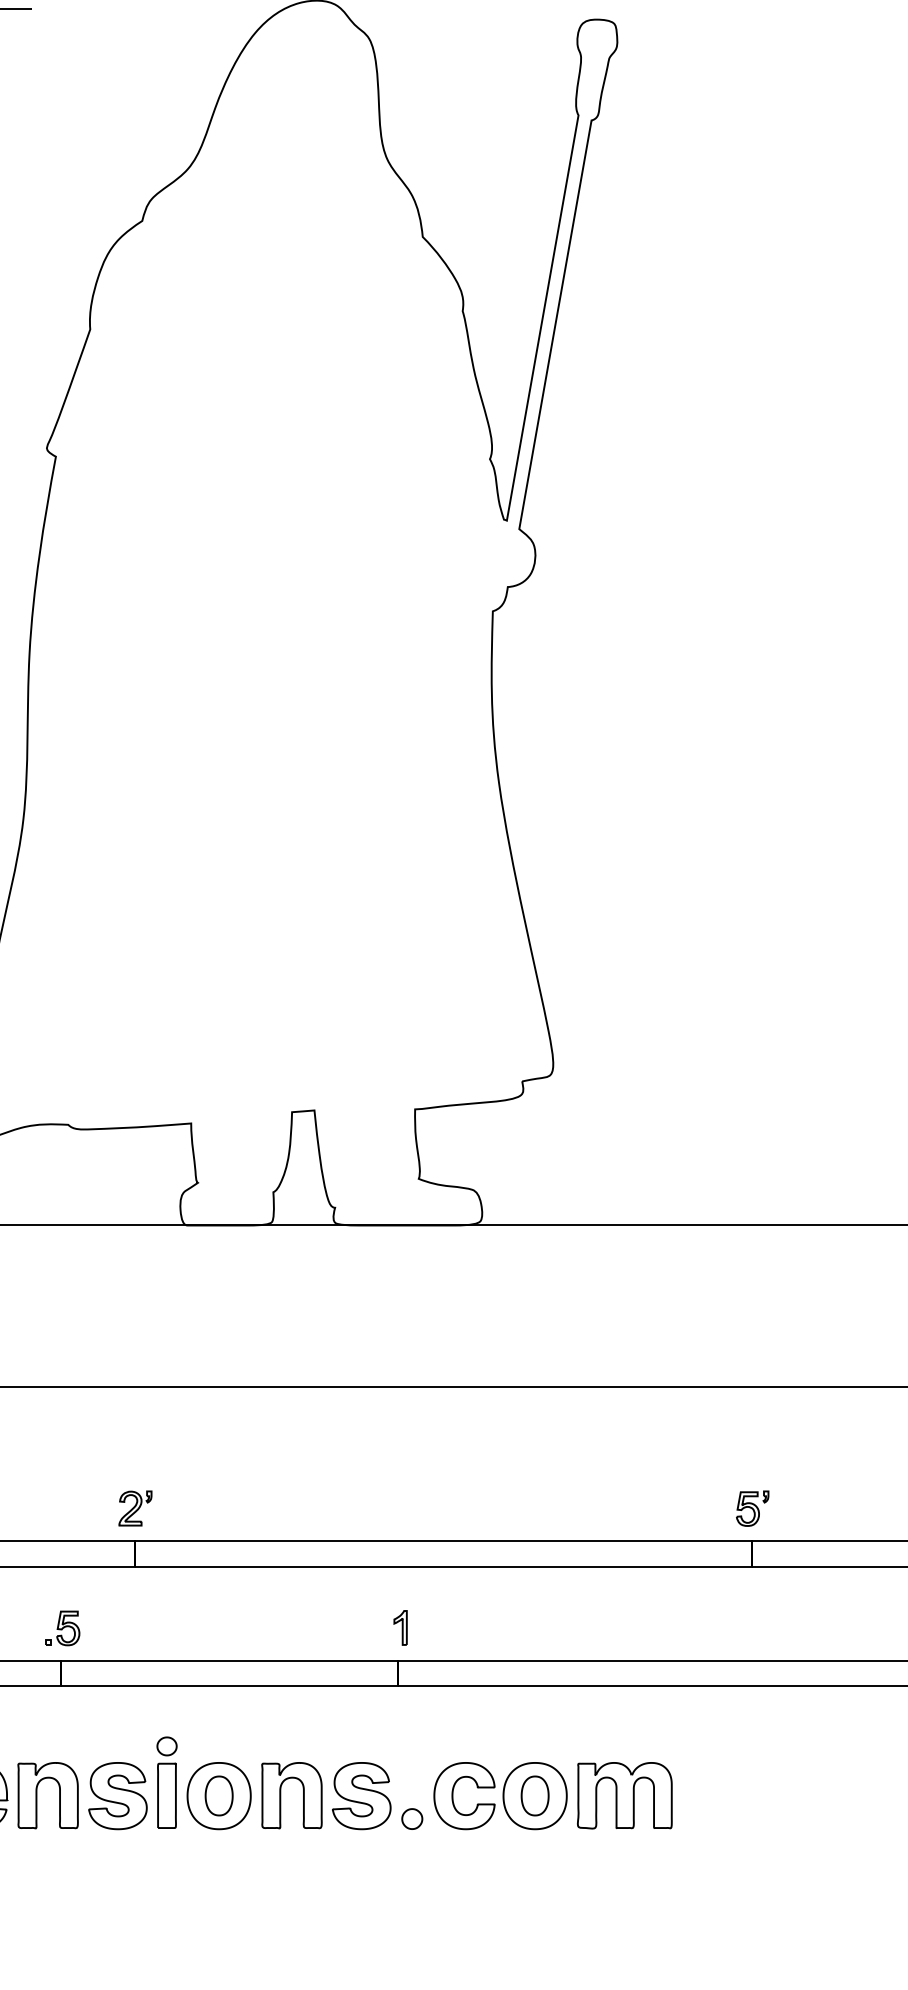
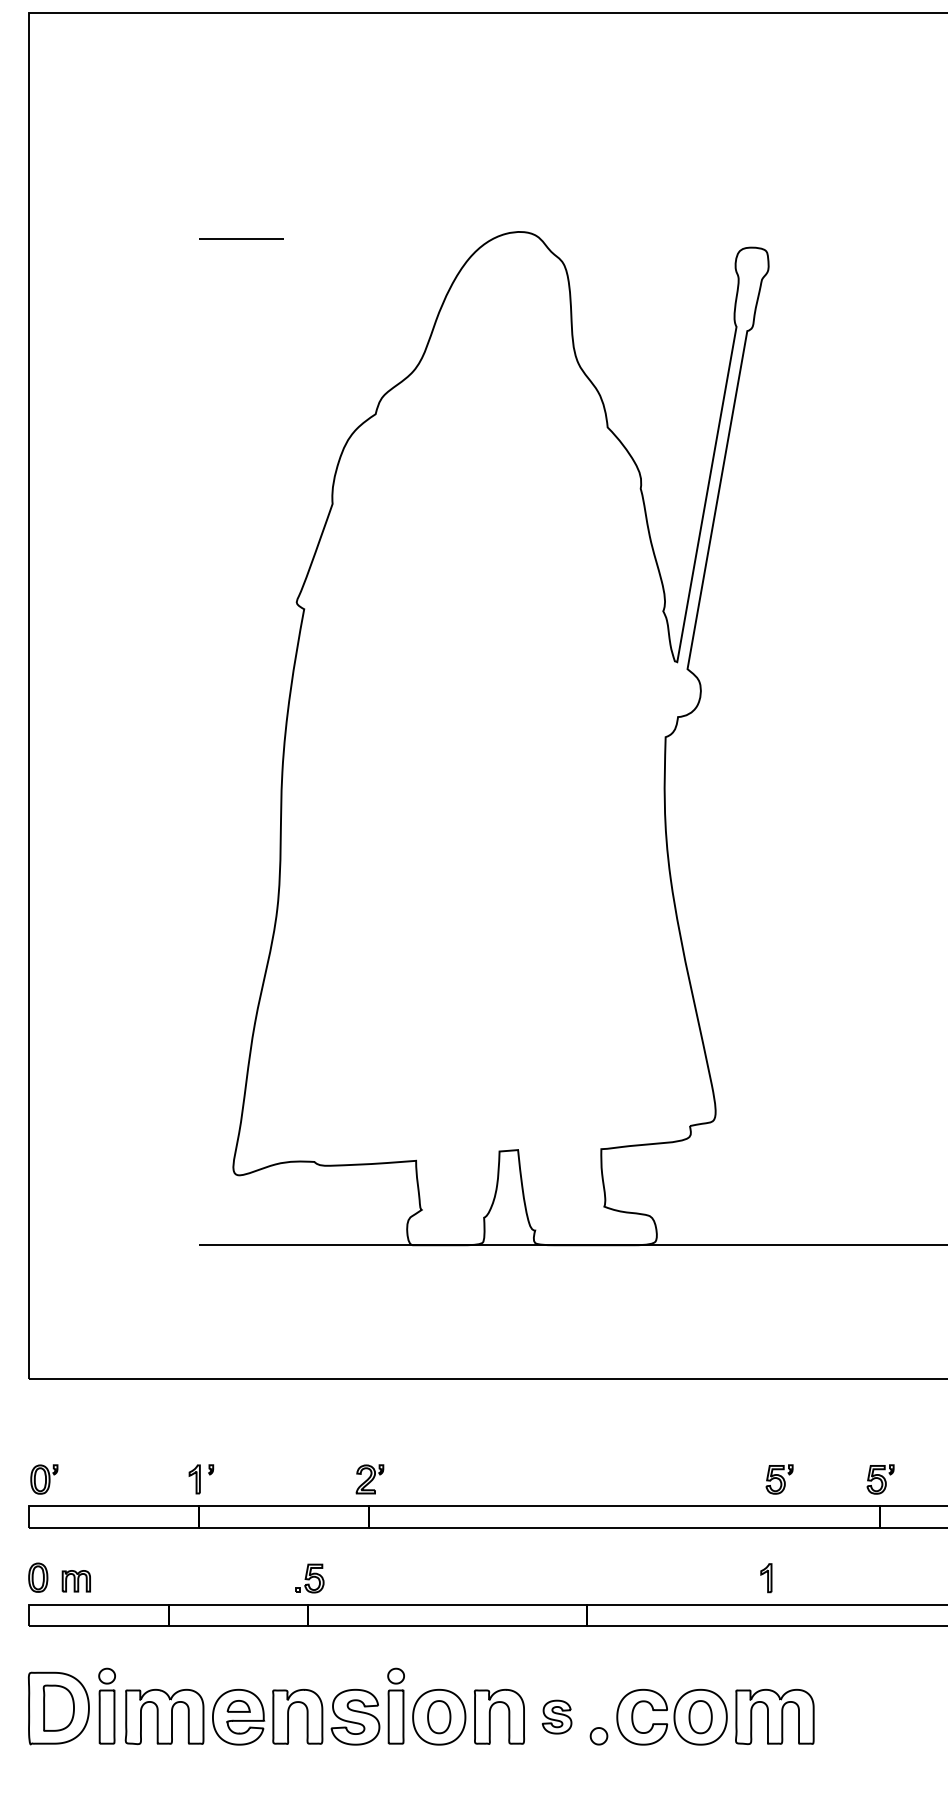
part: (630, 1508) -> (779, 1479), added
part: (400, 1628) -> (766, 1578), moved
part: (360, 1795) -> (556, 1716), size x0.6

